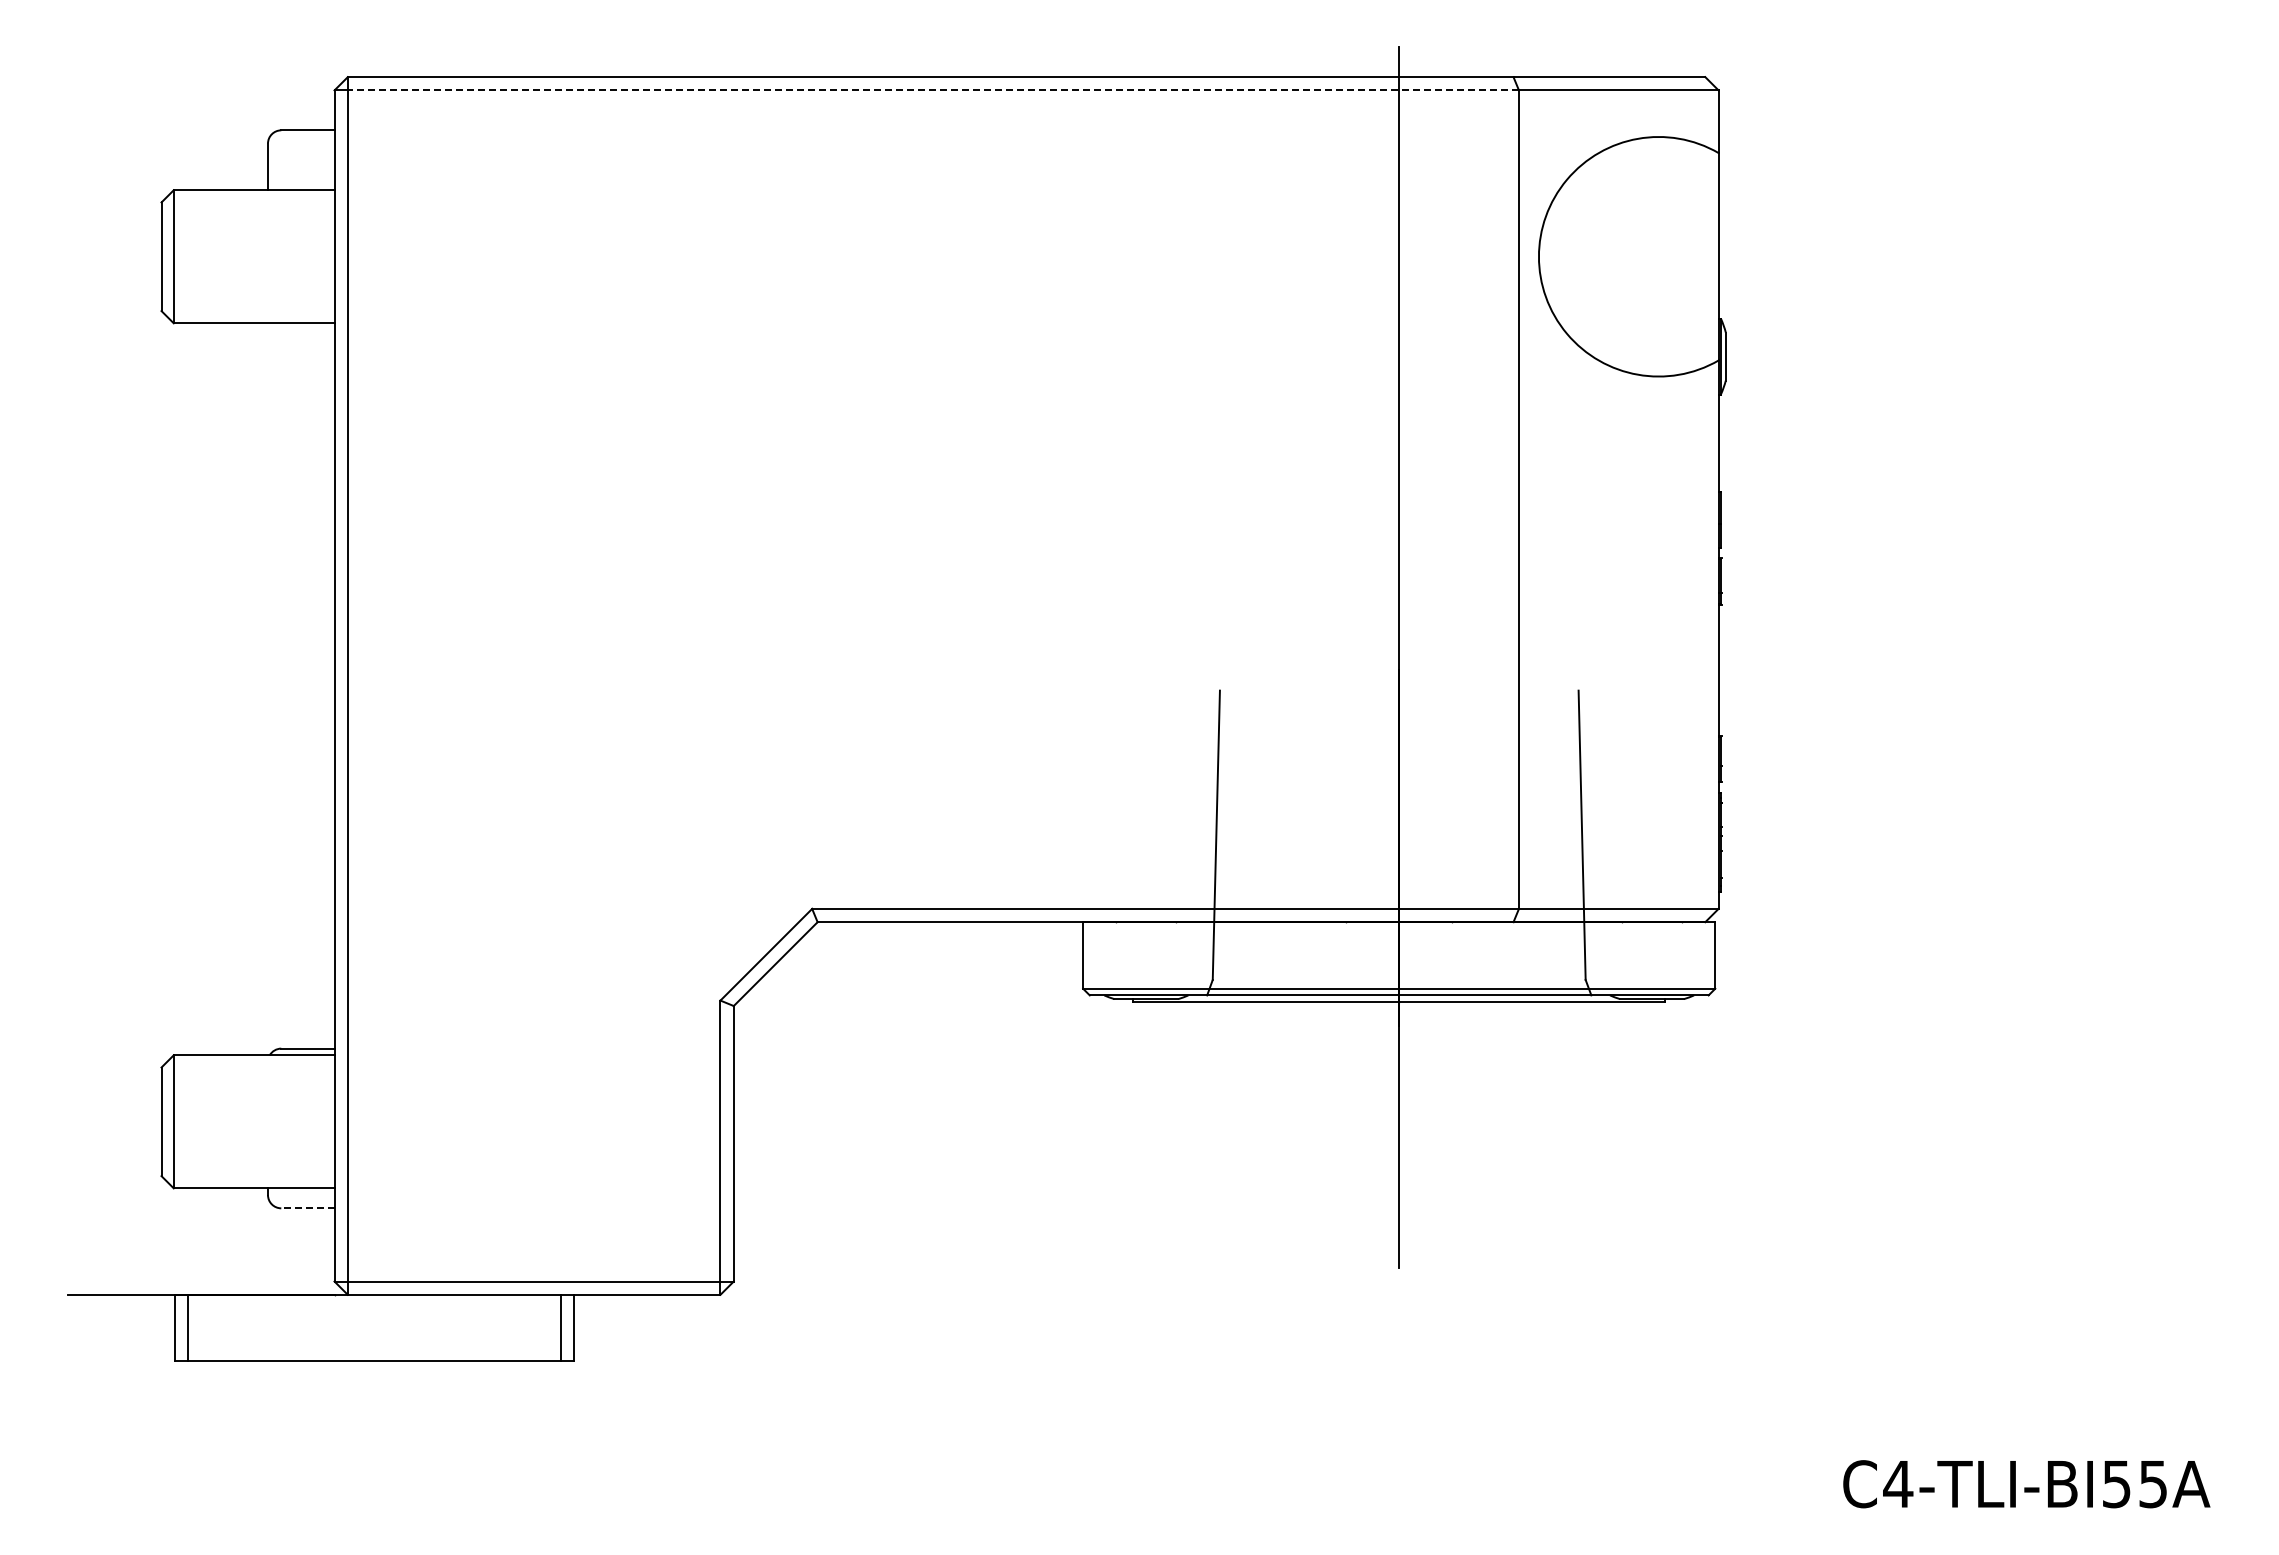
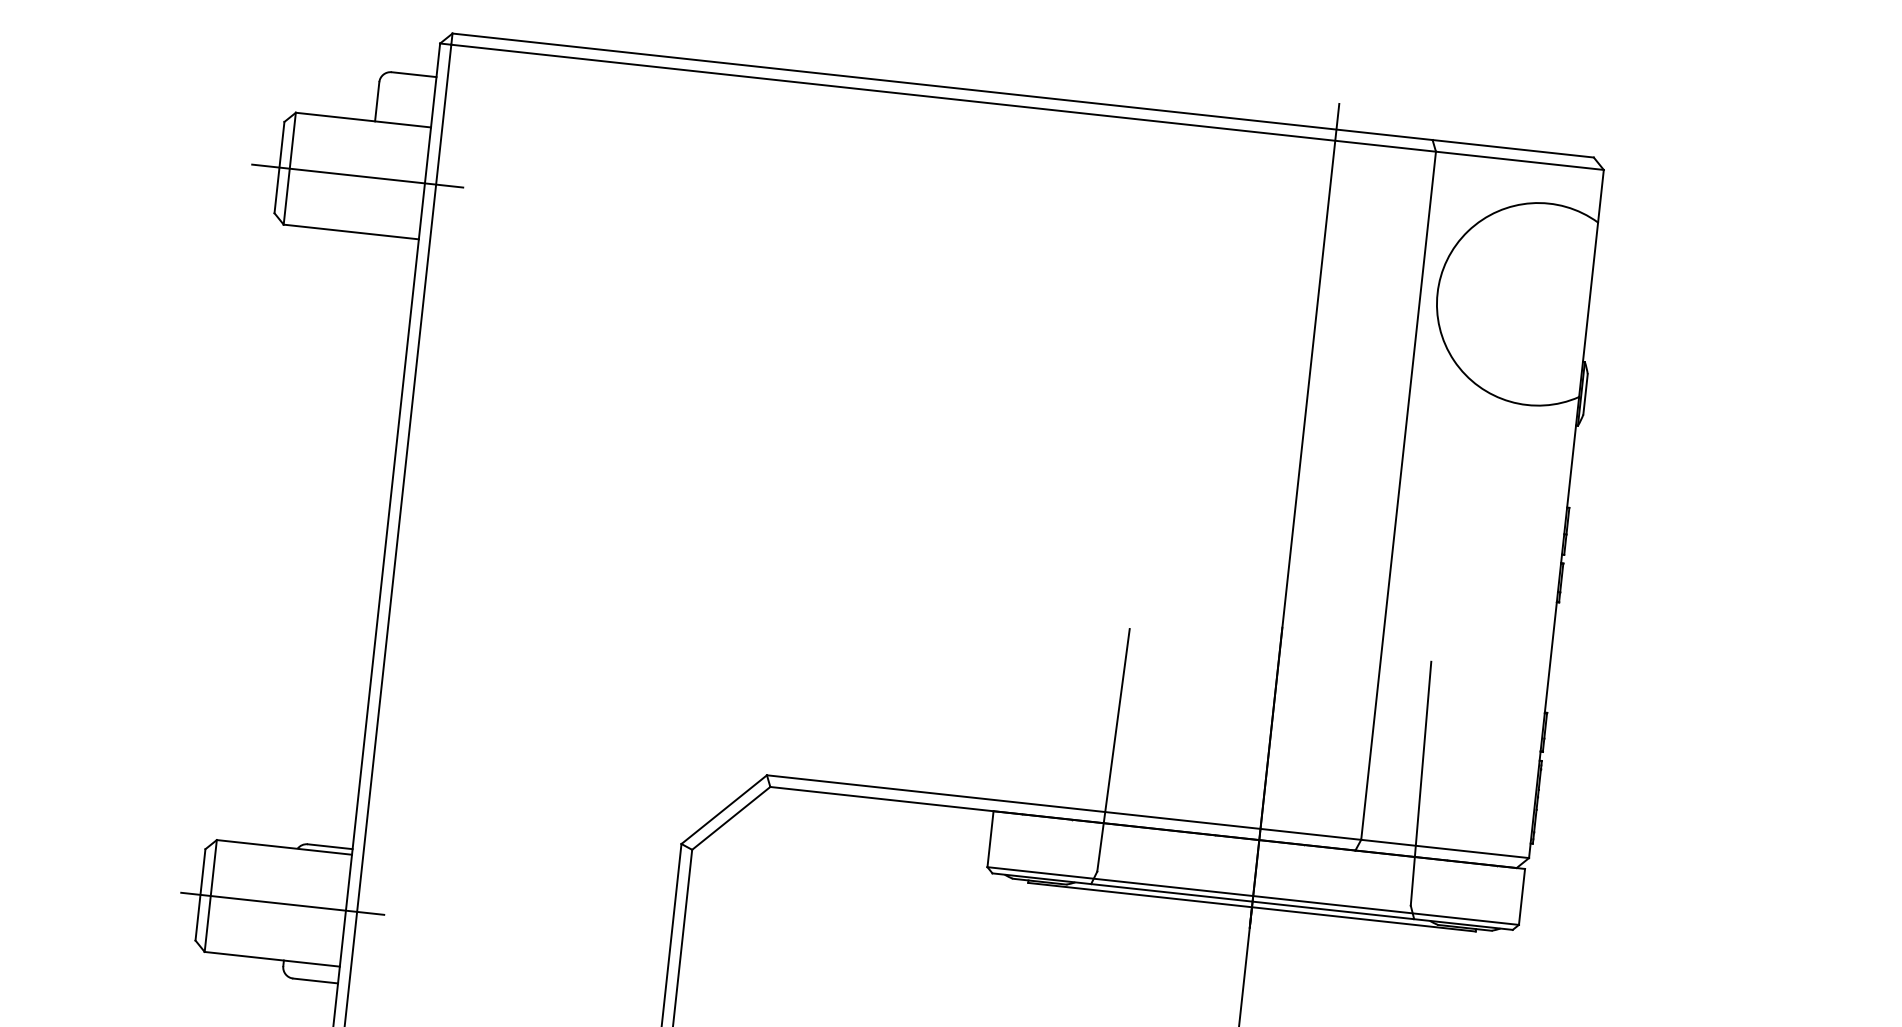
line: (933, 90) -> (943, 98), dashed -> solid
line: (254, 256) -> (357, 175), added
line: (259, 1121) -> (282, 903), added
line: (307, 1208) -> (315, 981), dashed -> solid

